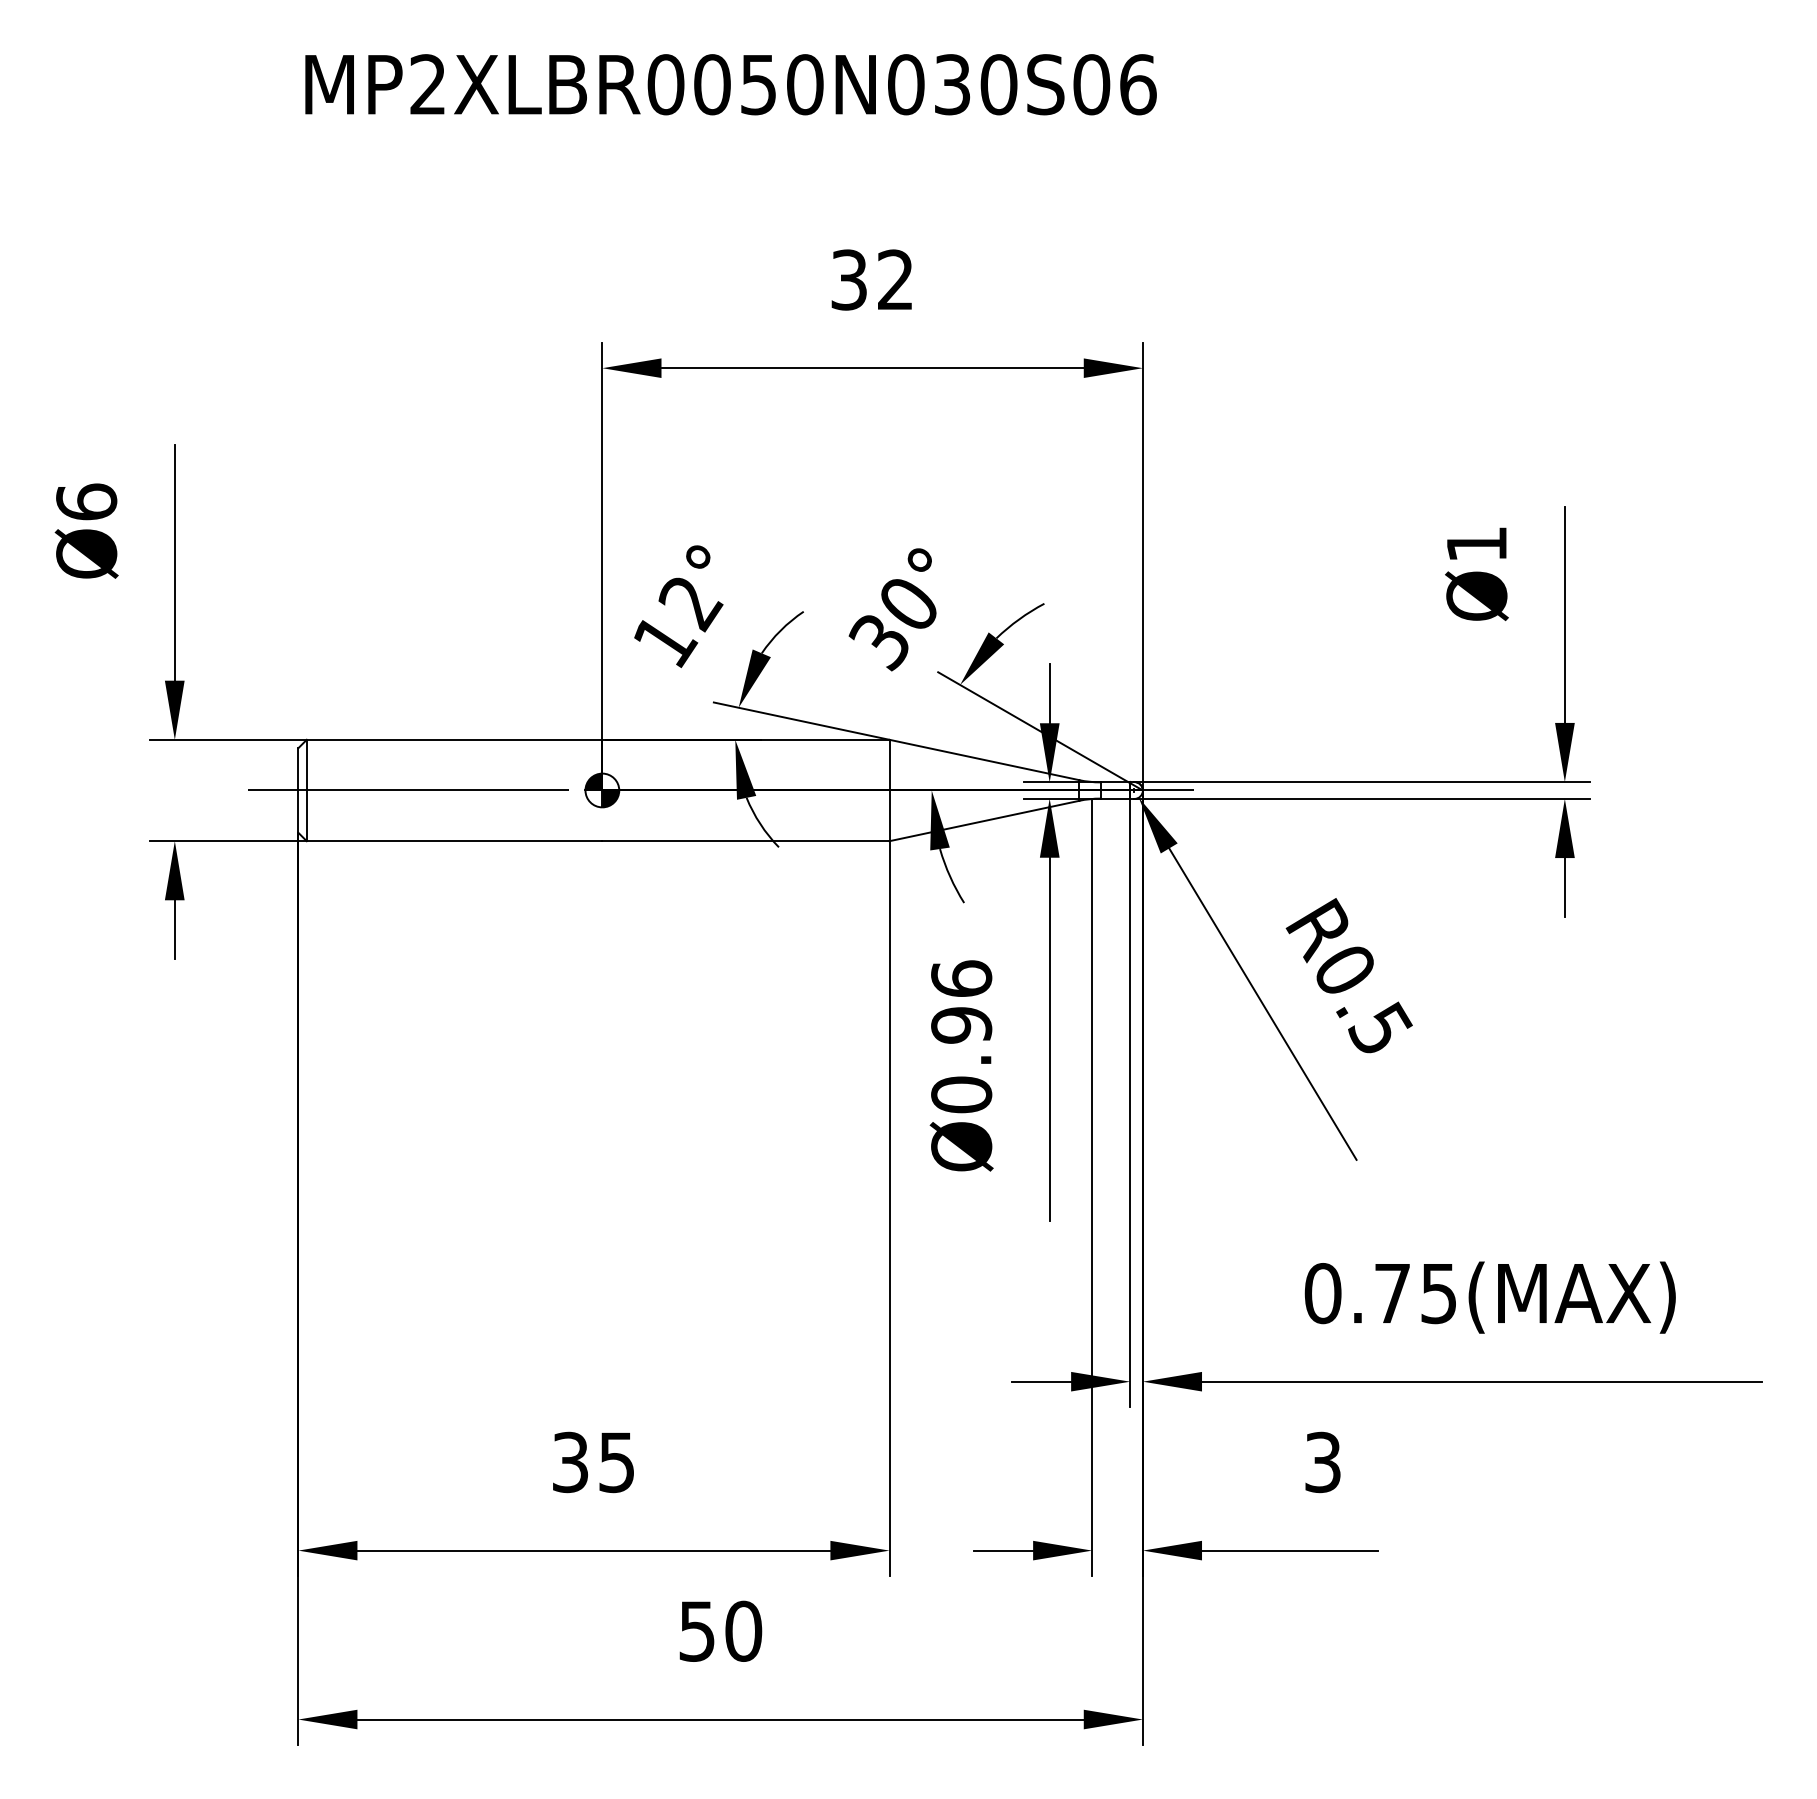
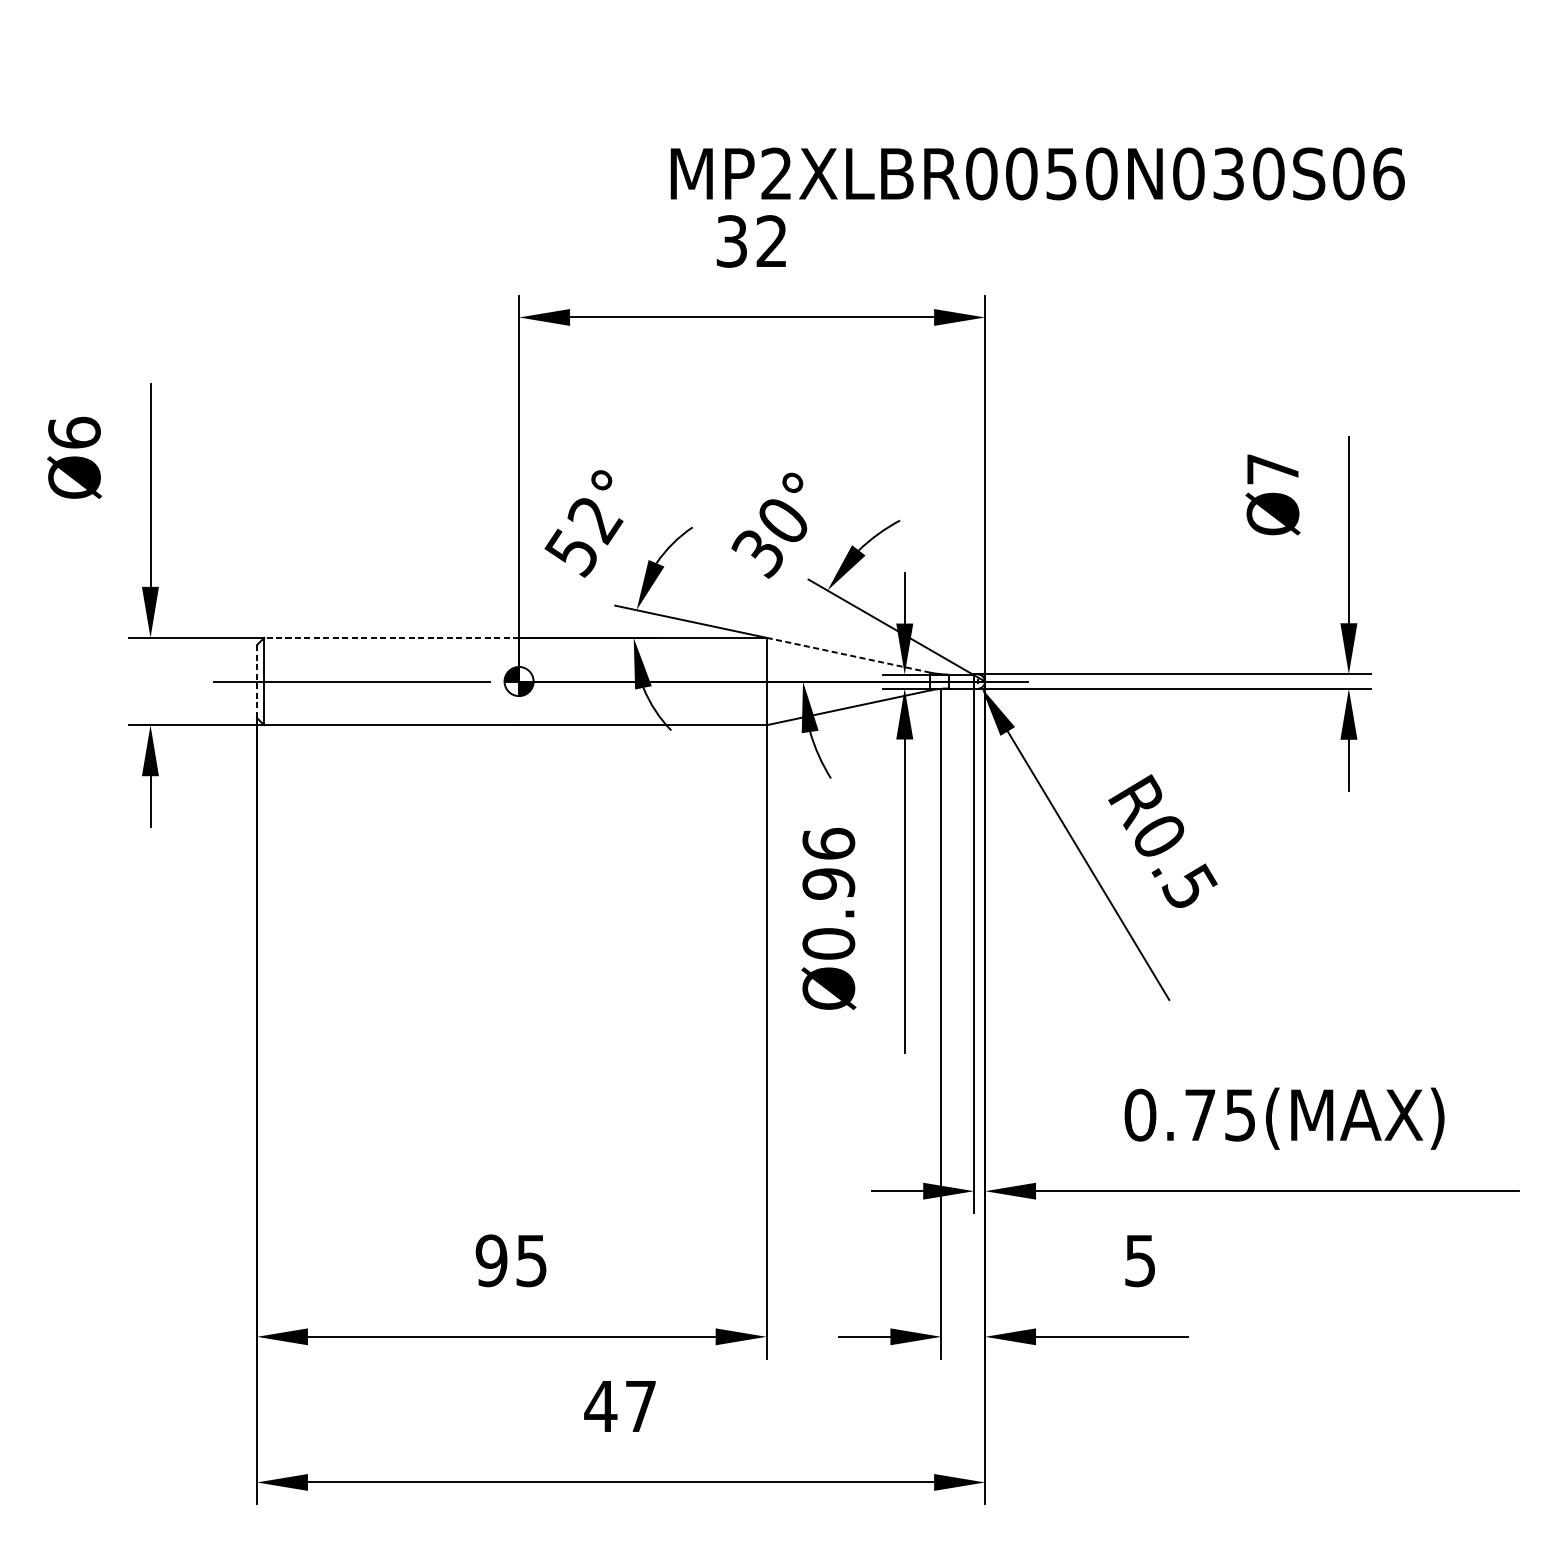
text: (730, 84) -> (1037, 173), moved
text: (1476, 544) -> (1272, 469), Ø1 -> Ø7
text: (664, 641) -> (572, 553), 12° -> 52°
line: (454, 739) -> (391, 637), solid -> dashed
line: (984, 759) -> (848, 654), solid -> dashed
line: (298, 791) -> (257, 682), solid -> dashed
text: (1322, 1461) -> (1139, 1260), 3 -> 5
text: (570, 1462) -> (491, 1260), 35 -> 95
text: (719, 1630) -> (620, 1405), 50 -> 47

